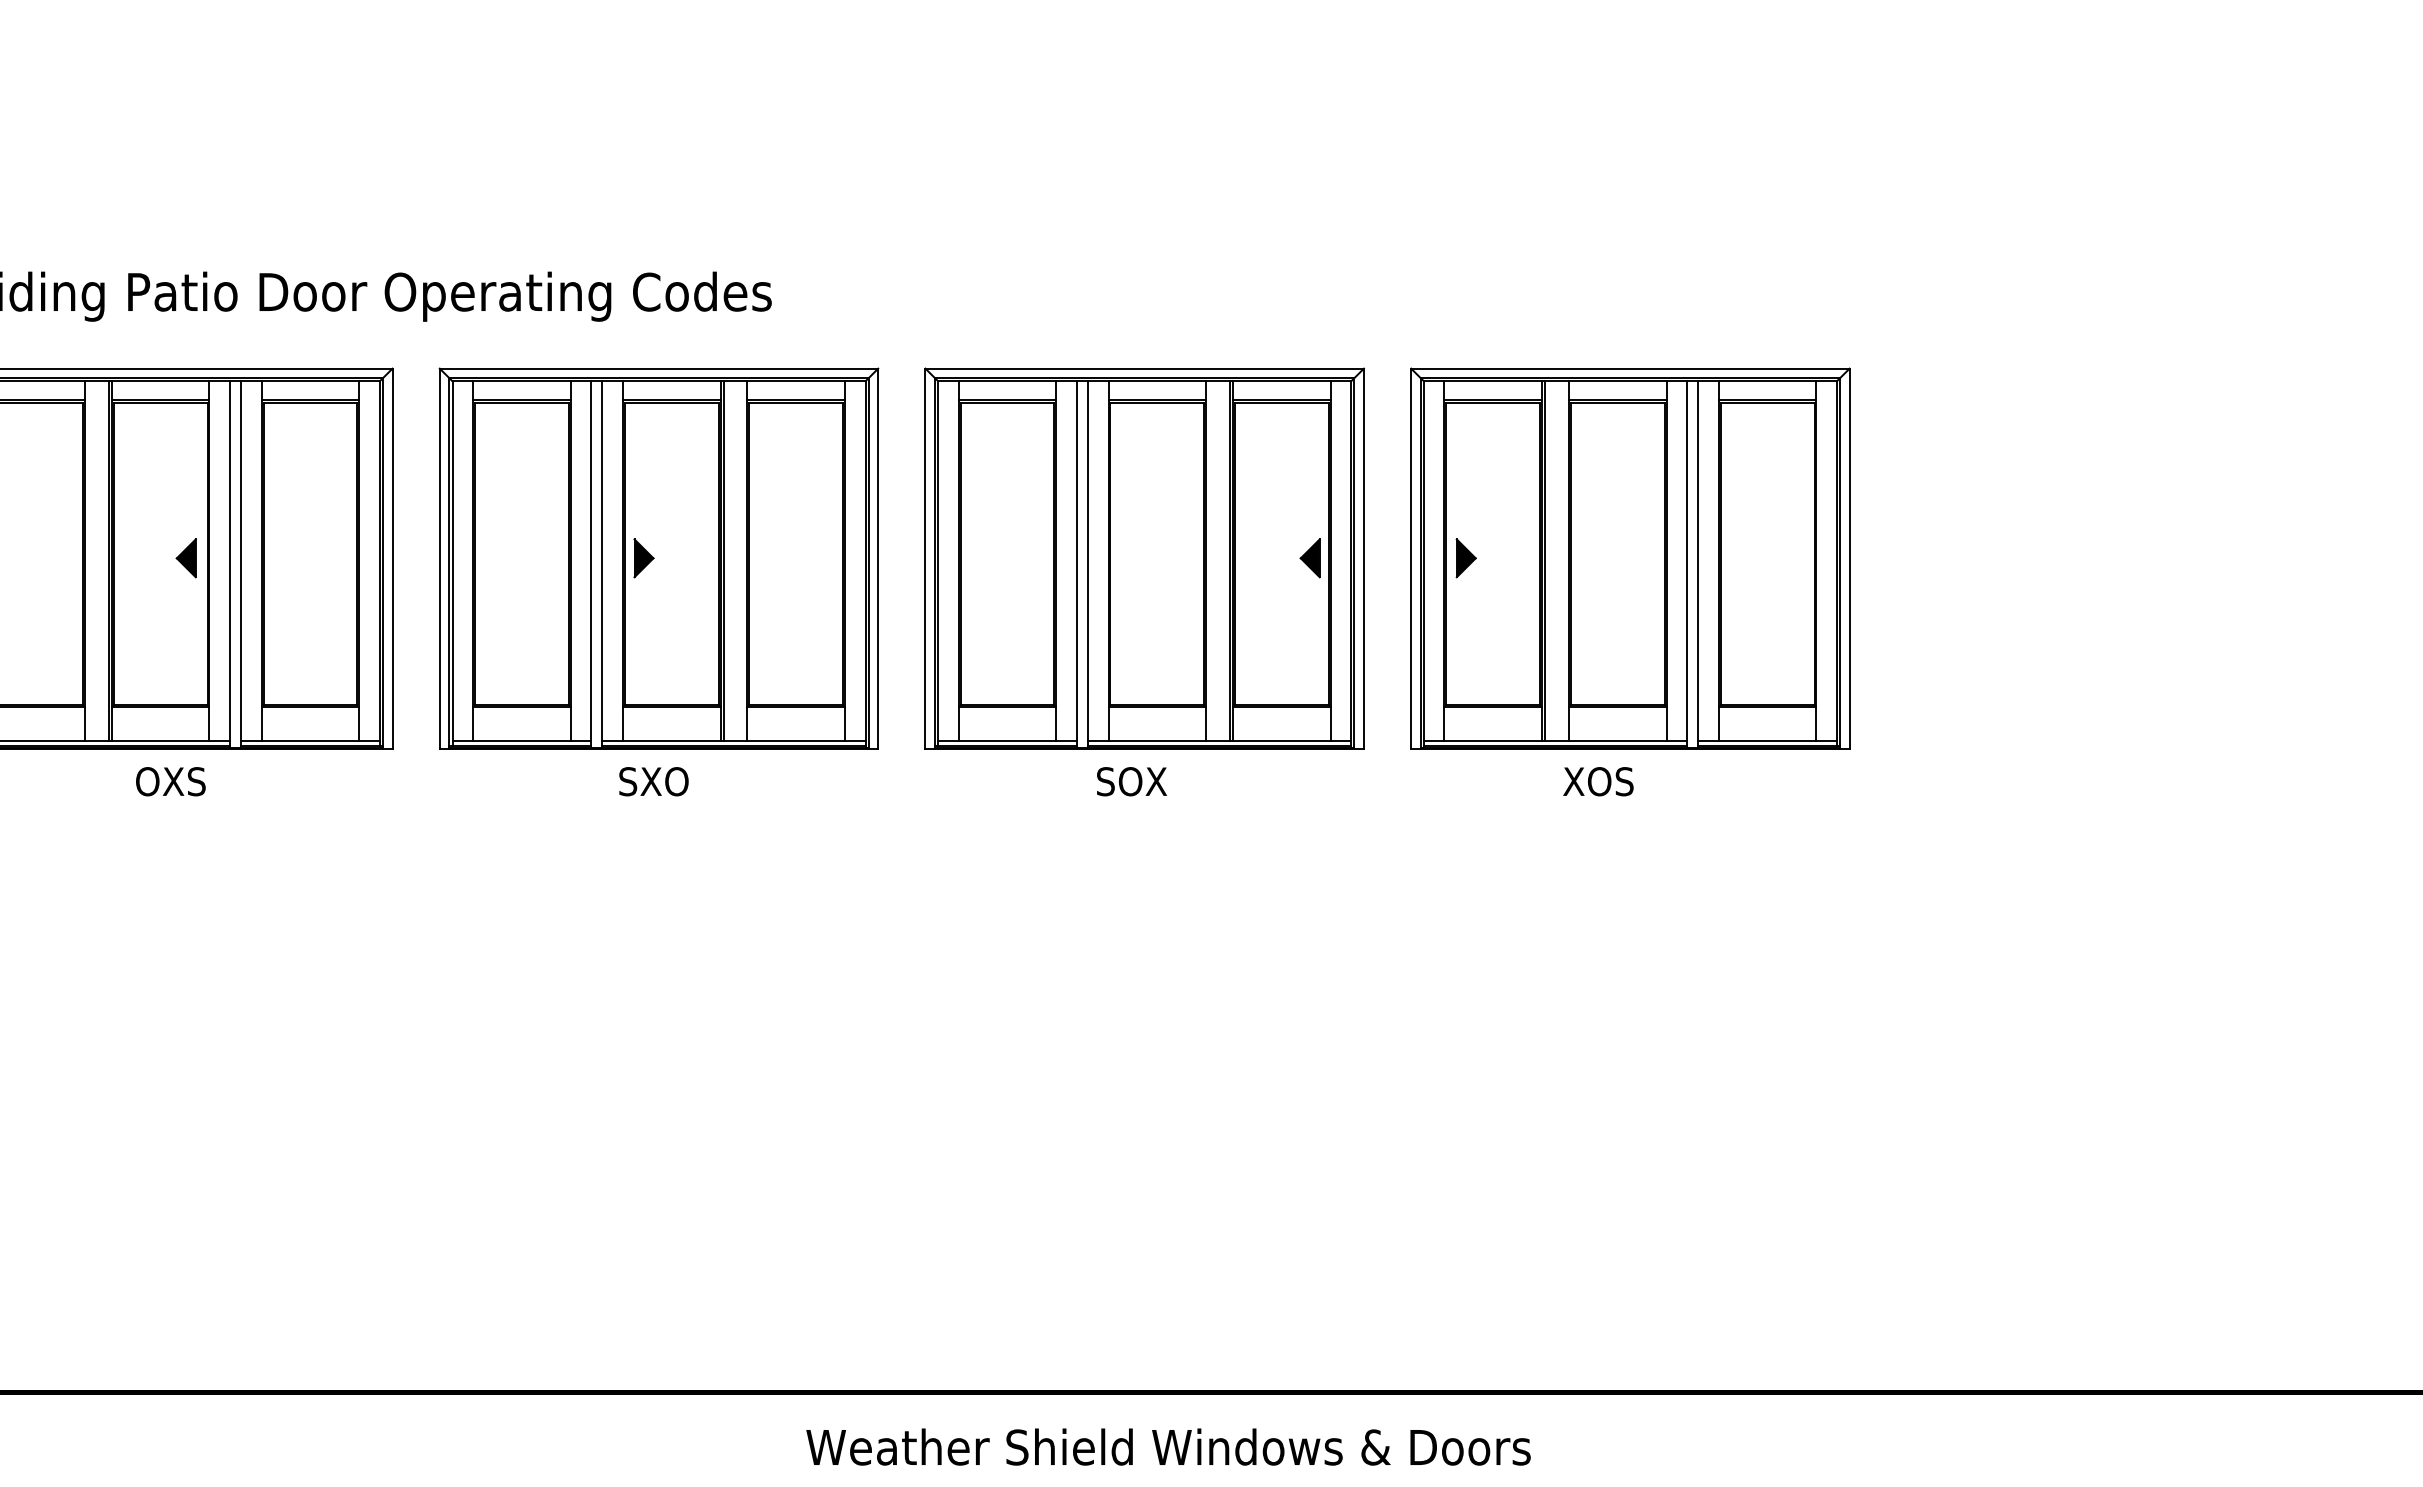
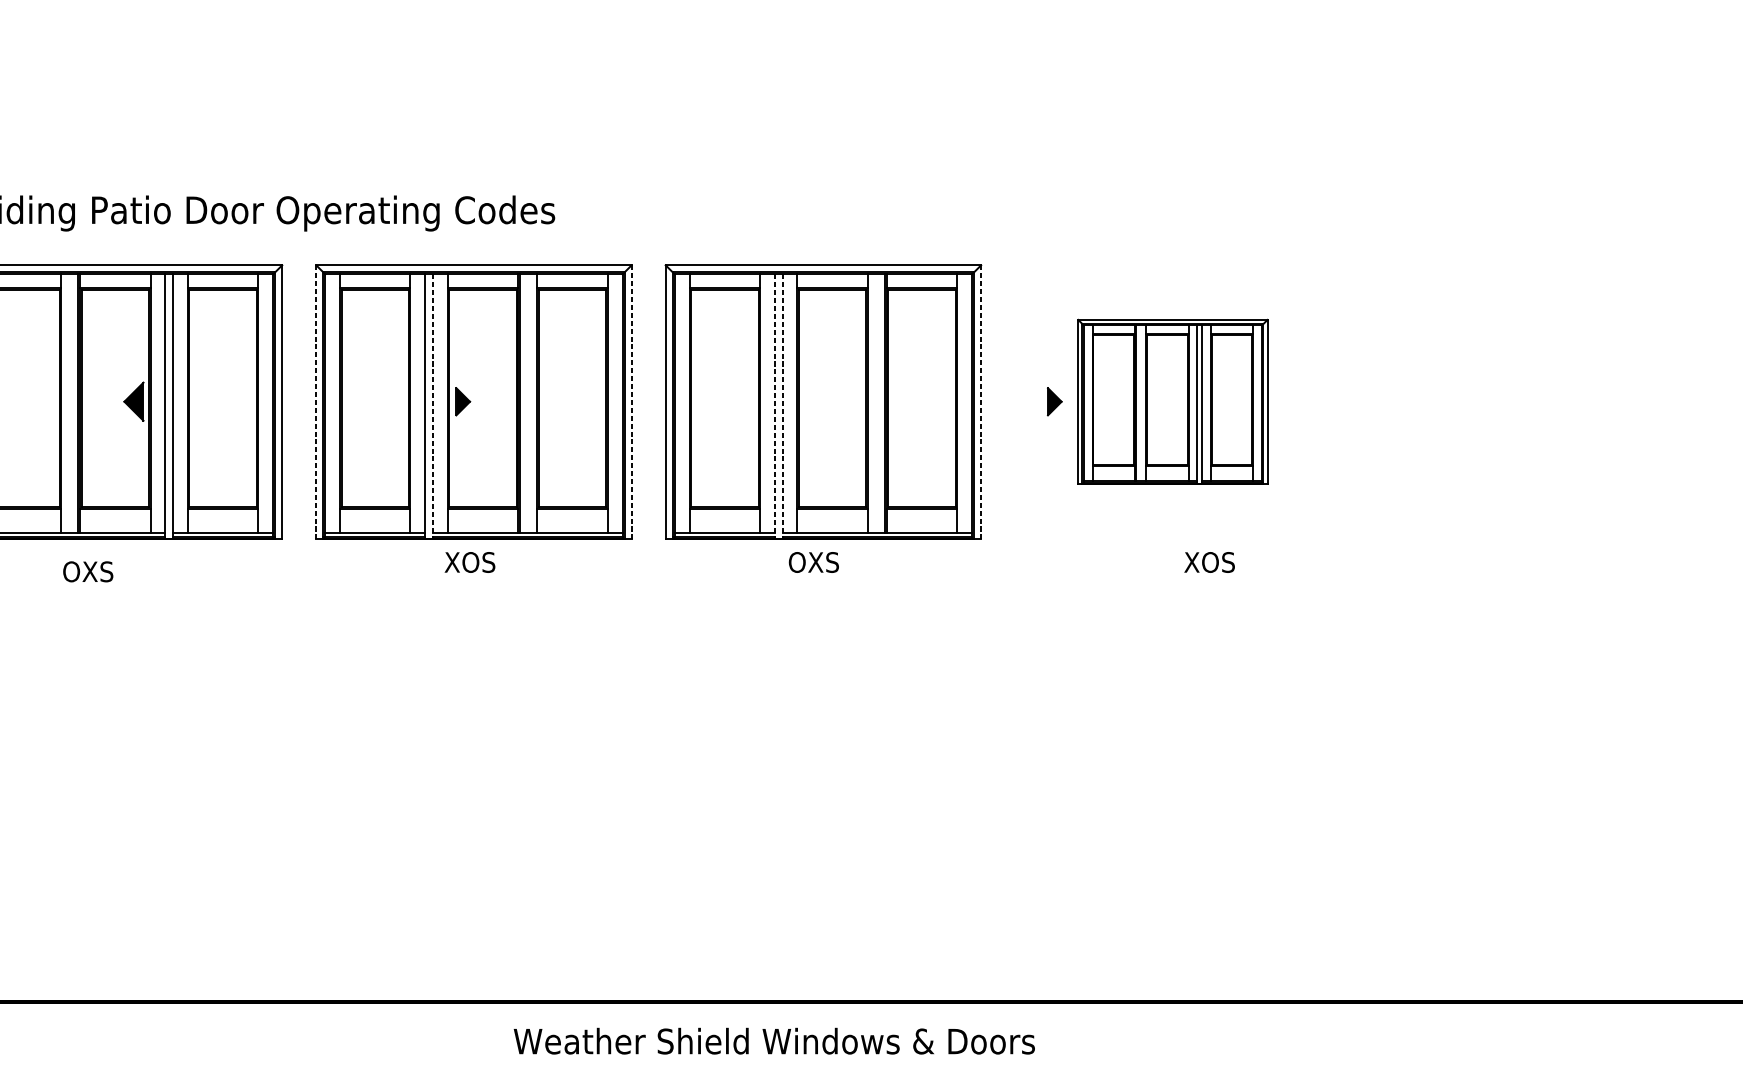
part: (185, 558) -> (133, 401), size x1.4
part: (1309, 558) -> (942, 401), removed
part: (1630, 558) -> (1172, 401), size x0.6
line: (439, 559) -> (316, 402), solid -> dashed
line: (878, 559) -> (631, 402), solid -> dashed
line: (1363, 559) -> (980, 402), solid -> dashed
line: (602, 564) -> (433, 406), solid -> dashed
line: (1076, 564) -> (774, 406), solid -> dashed
line: (1087, 564) -> (782, 406), solid -> dashed
text: (170, 781) -> (87, 571), moved
text: (653, 781) -> (470, 562), SXO -> XOS
text: (1131, 781) -> (813, 562), SOX -> OXS
text: (1598, 781) -> (1209, 562), moved
text: (1168, 1446) -> (774, 1040), moved

